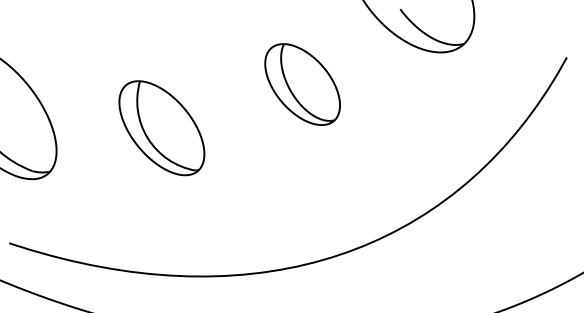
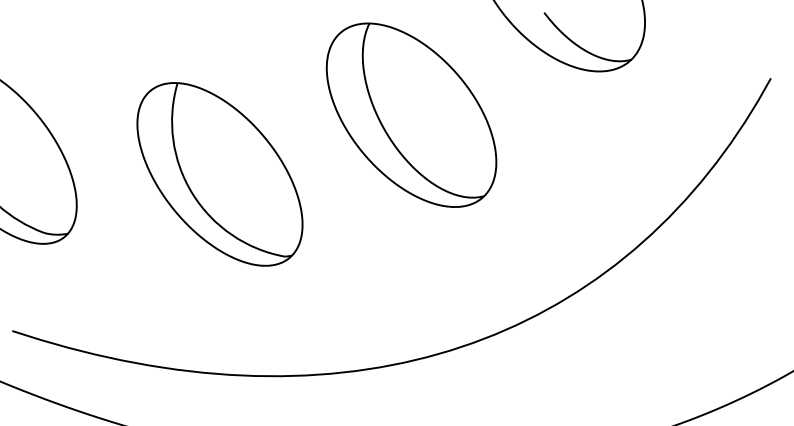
part: (302, 84) -> (411, 115), size x1.67
part: (161, 128) -> (219, 174), size x1.43

